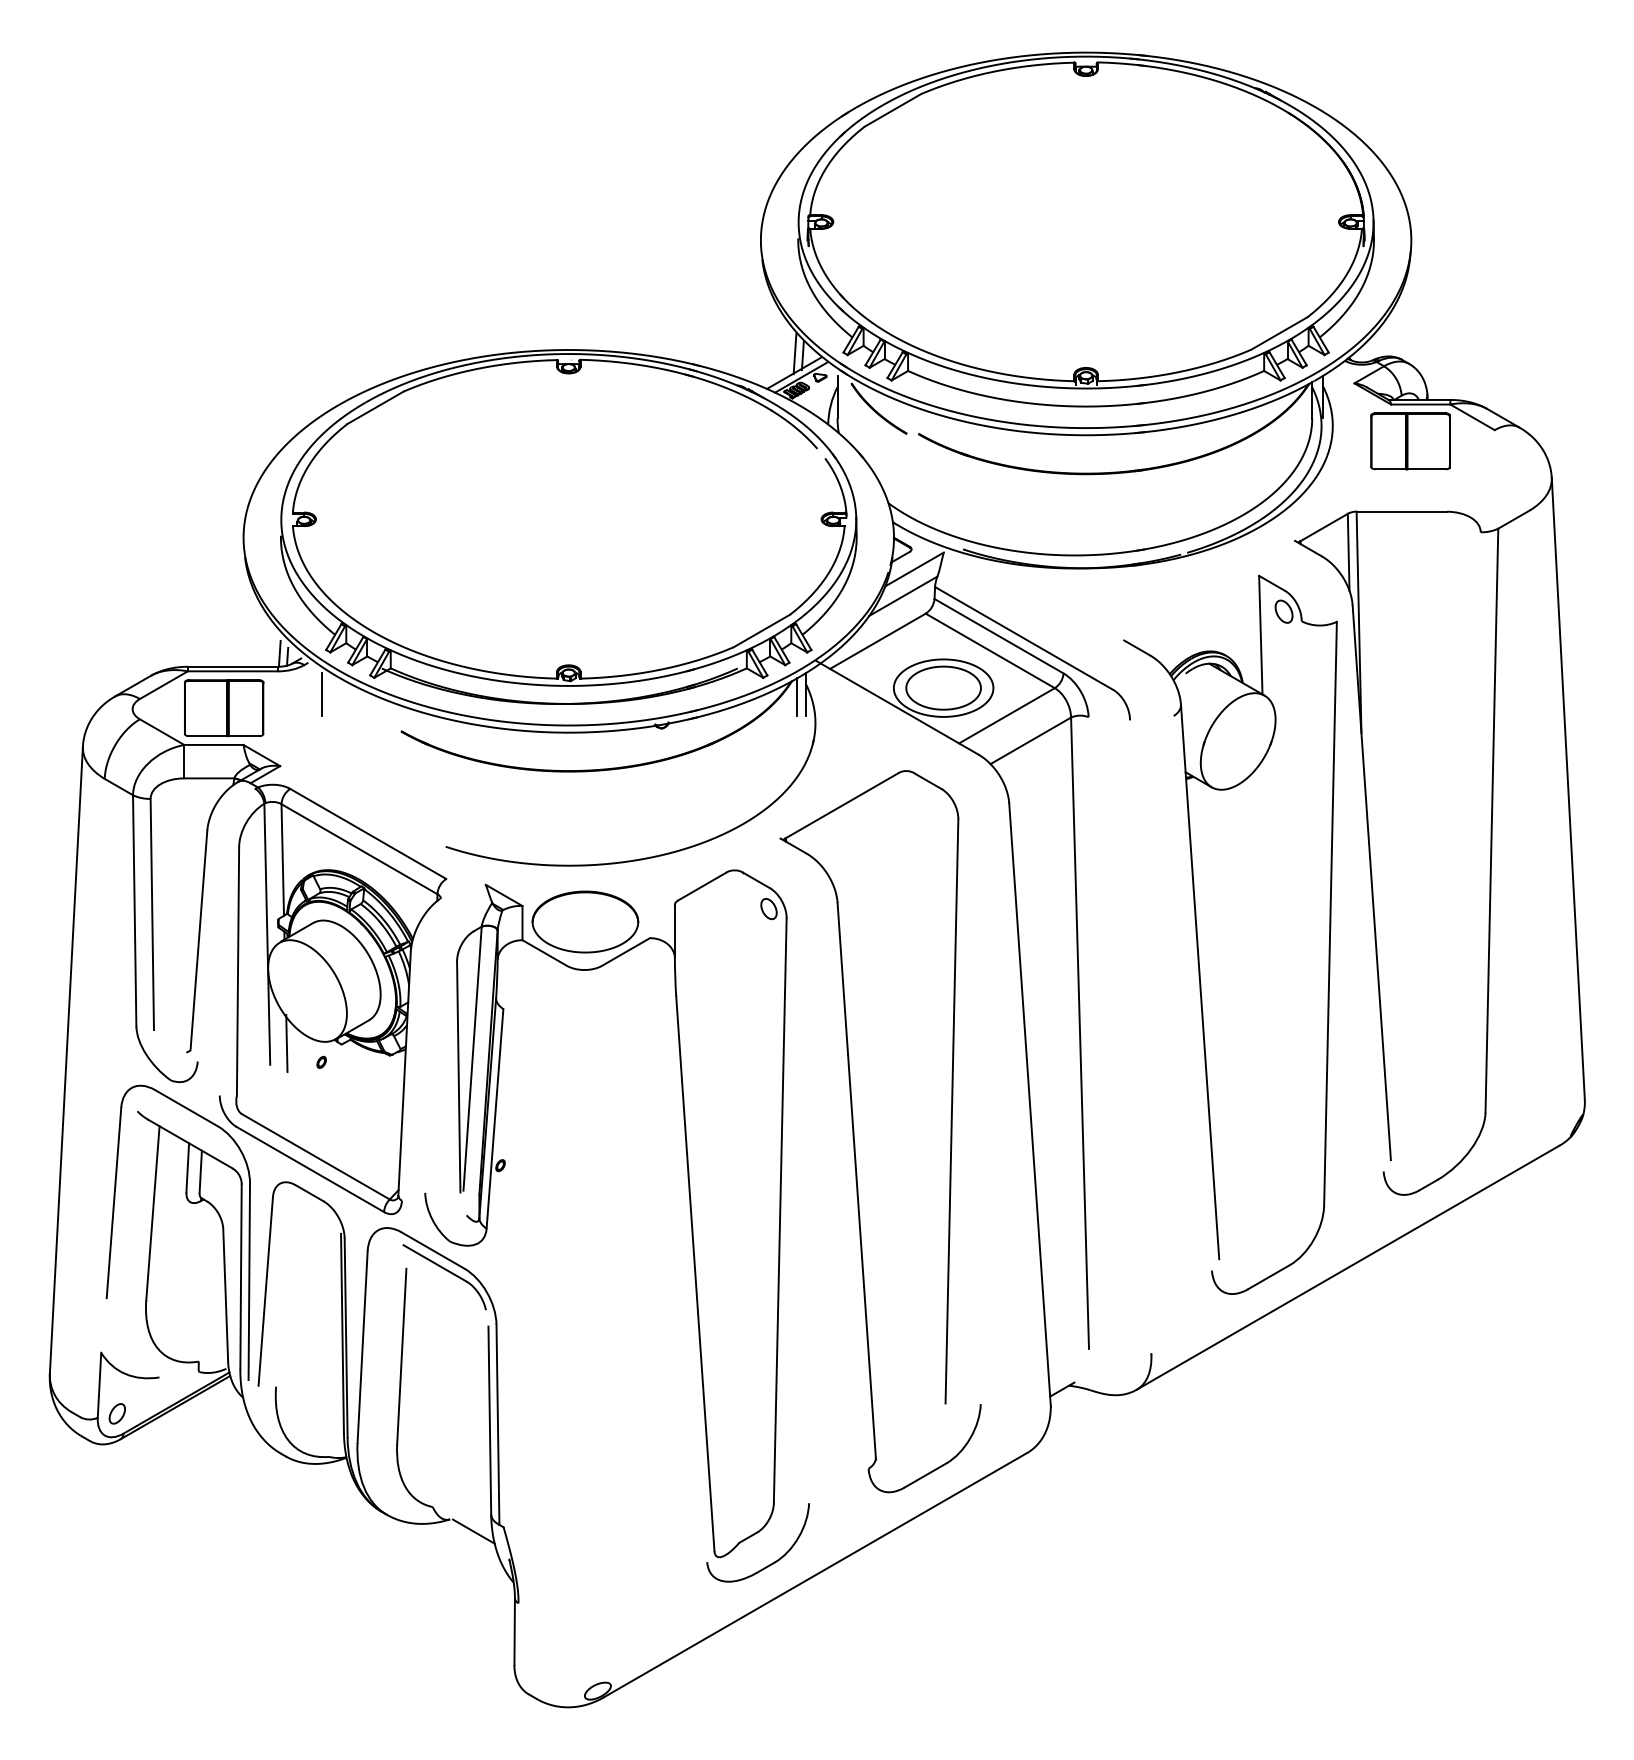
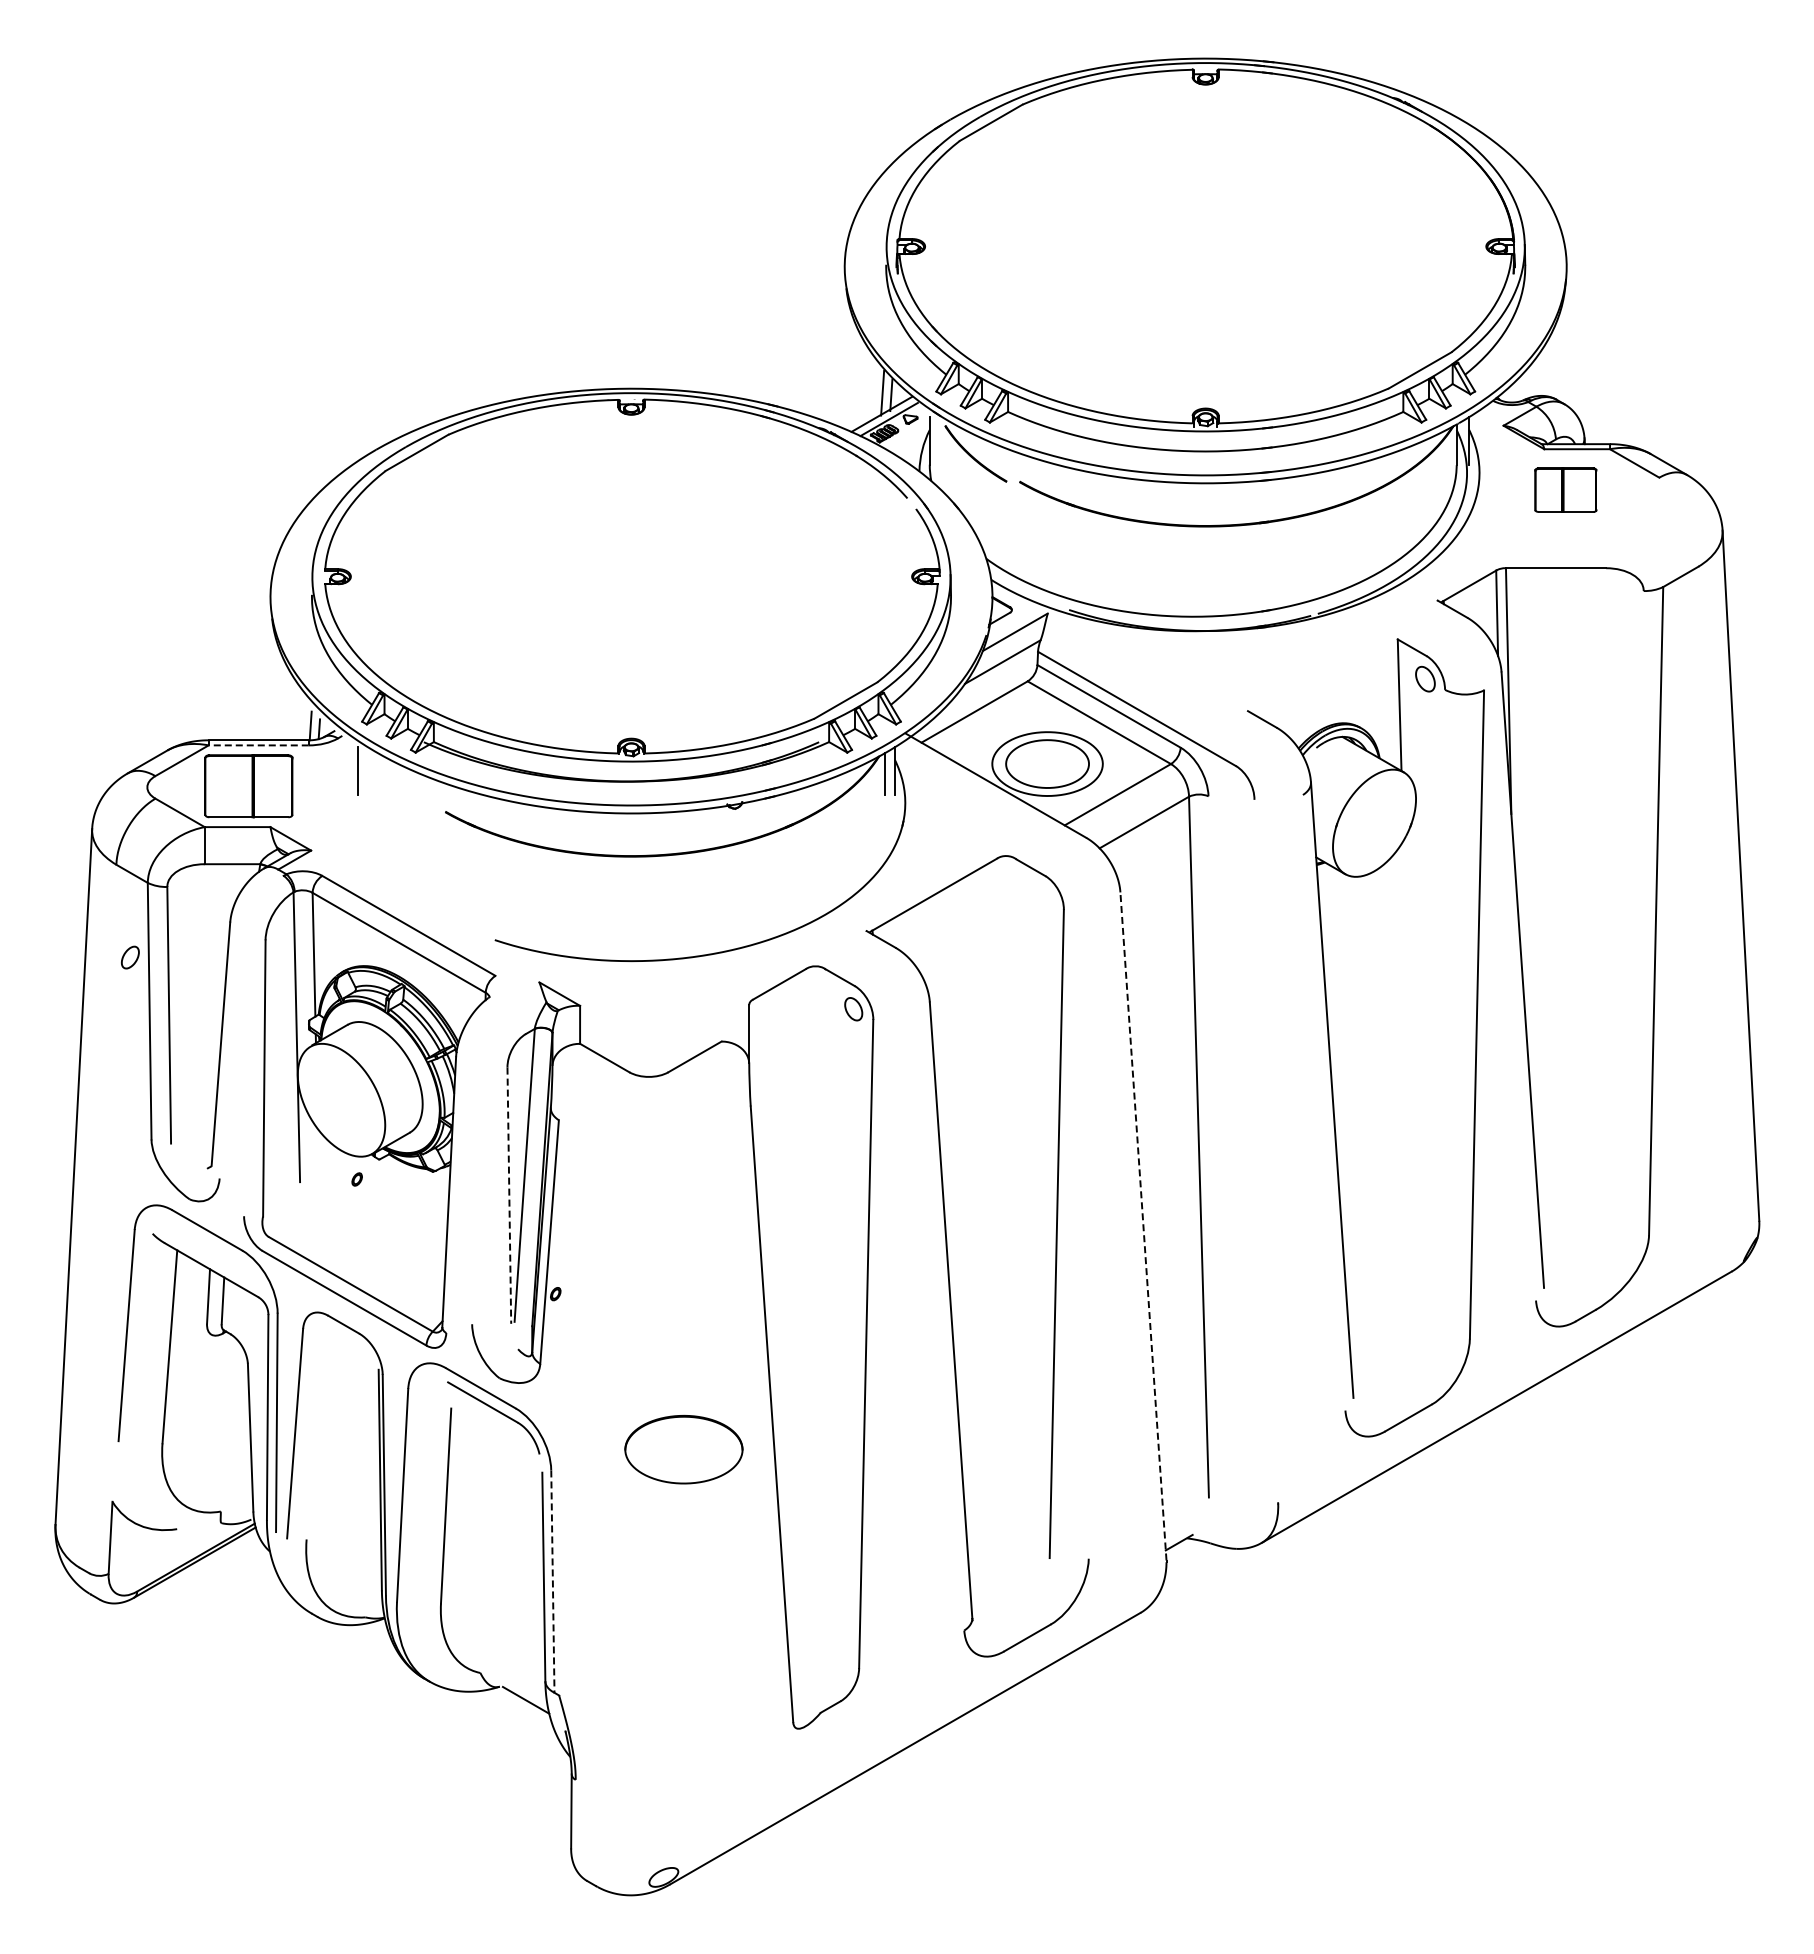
part: (1410, 441) -> (1565, 490), size x0.7
line: (232, 671) -> (258, 745), solid -> dashed
part: (585, 921) -> (683, 1449), moved
line: (286, 1043) -> (318, 1158), removed
line: (458, 1077) -> (509, 1196), solid -> dashed
line: (1030, 1104) -> (1143, 1226), solid -> dashed
part: (117, 1413) -> (130, 957), moved
line: (497, 1425) -> (552, 1582), solid -> dashed
part: (769, 1564) -> (854, 1736), removed

